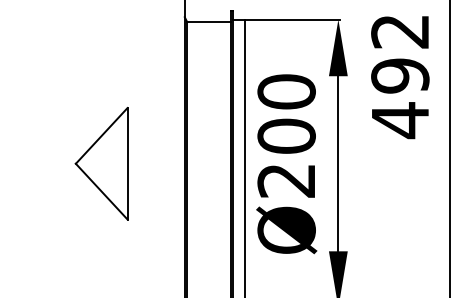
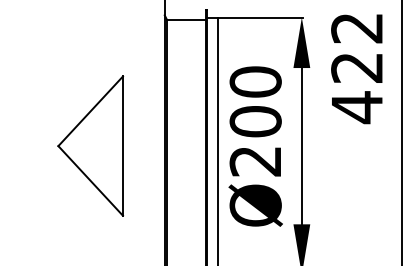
text: (400, 75) -> (357, 67), 492 -> 422
part: (101, 163) -> (90, 145), size x1.4

